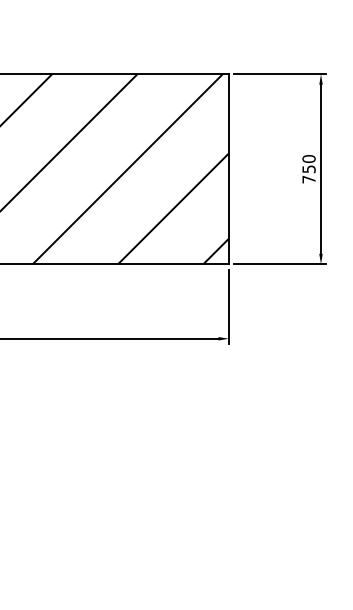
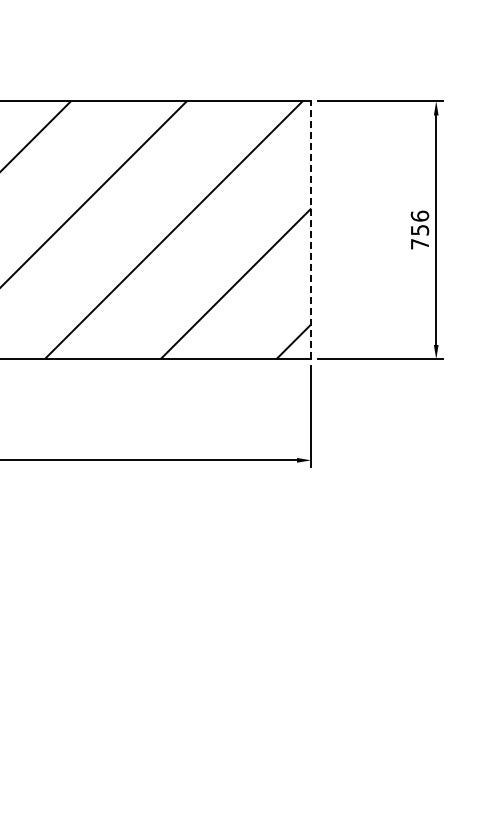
text: (308, 158) -> (419, 215), 750 -> 756
line: (229, 169) -> (311, 230), solid -> dashed

